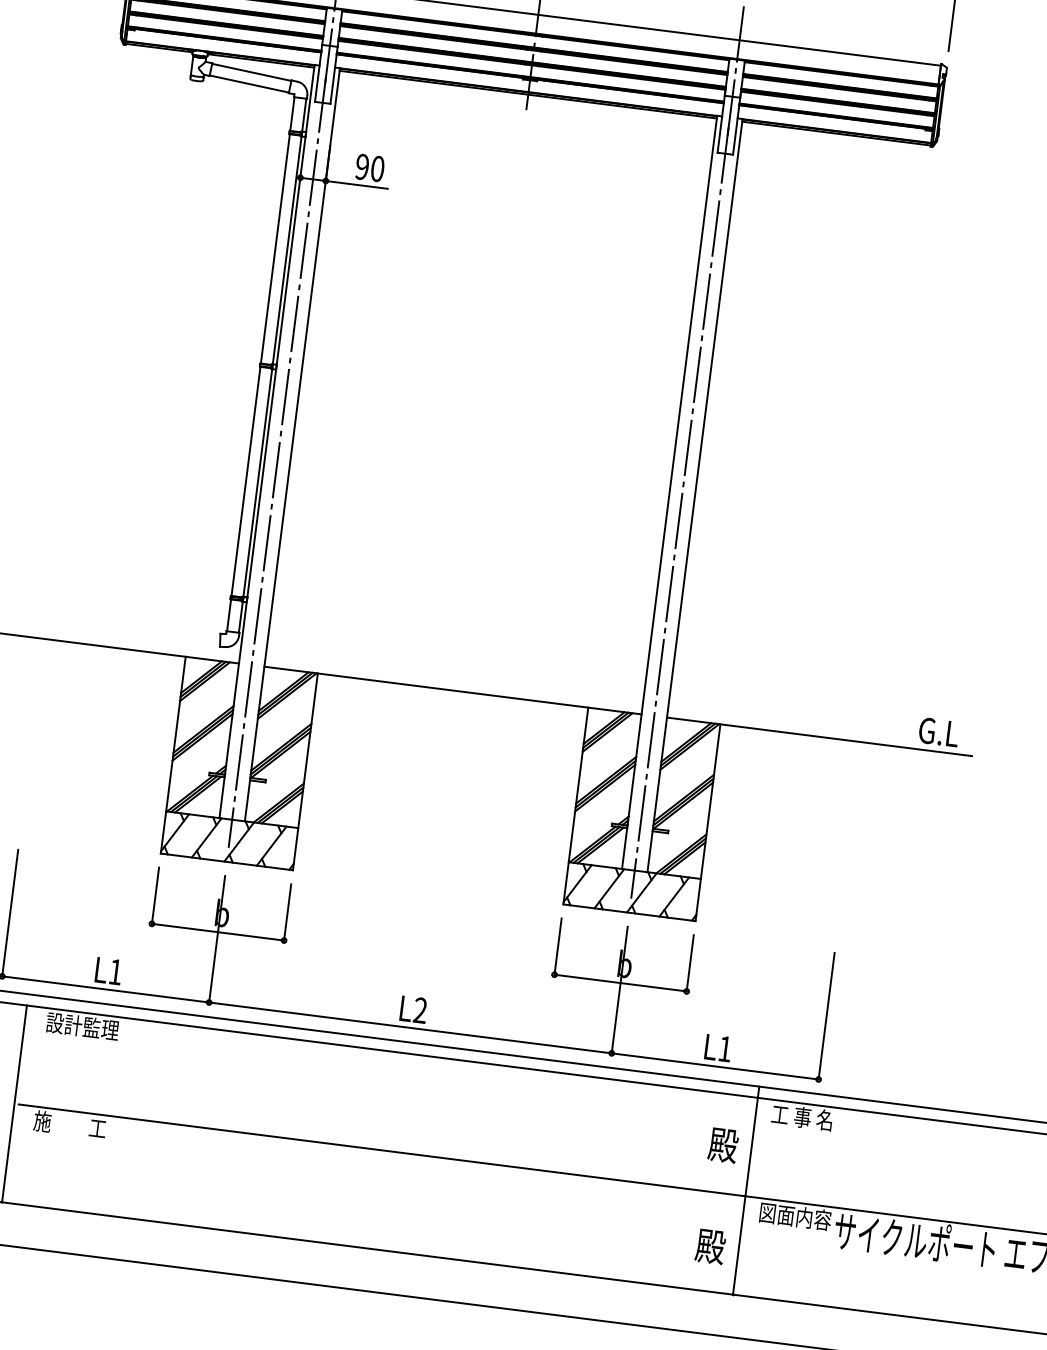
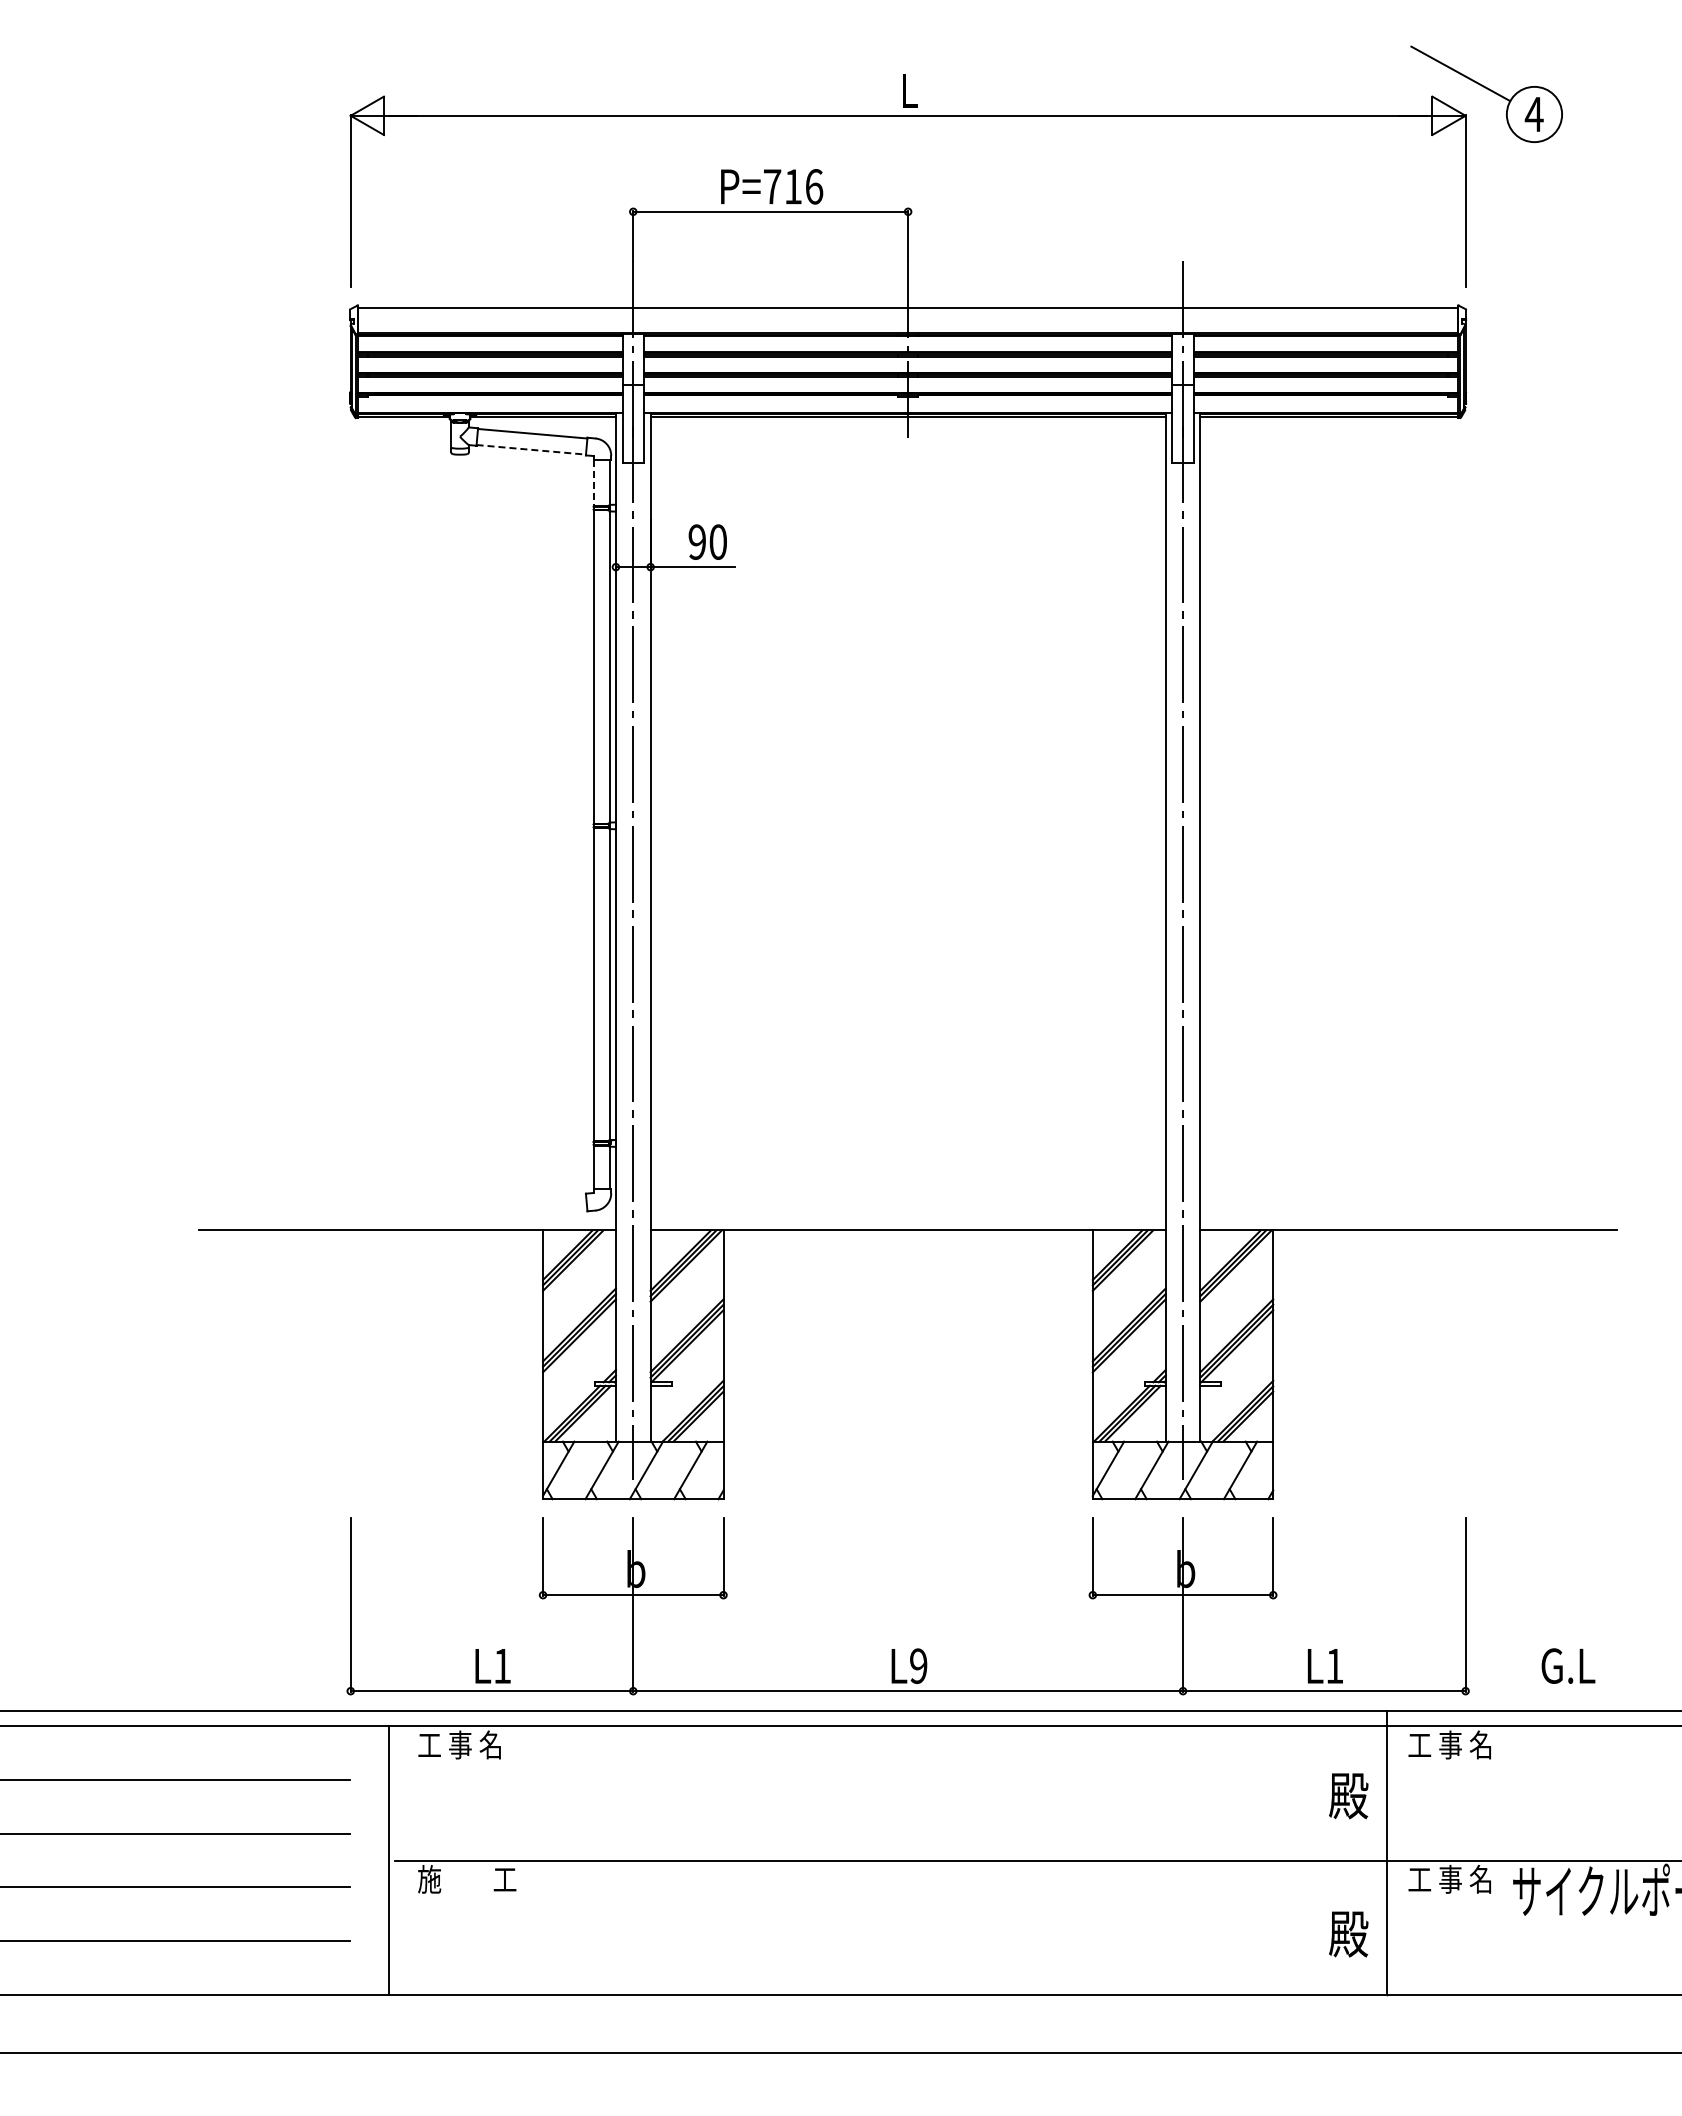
line: (249, 83) -> (531, 449), solid -> dashed
line: (292, 113) -> (594, 482), solid -> dashed
text: (939, 731) -> (1568, 1665), moved
text: (420, 1010) -> (918, 1666), L2 -> L9
text: (82, 1026) -> (467, 1744), 設計監理 -> 工 事 名
text: (795, 1215) -> (1457, 1878), 図面内容 -> 工 事 名

